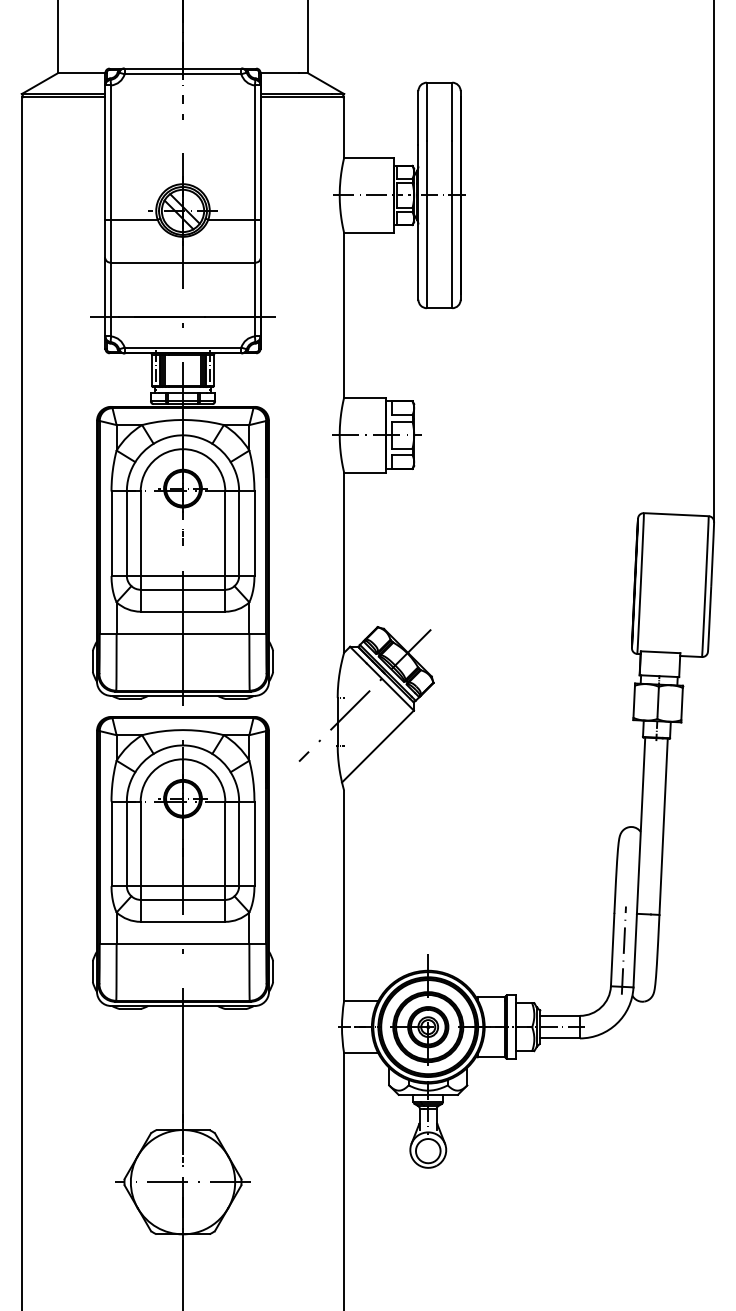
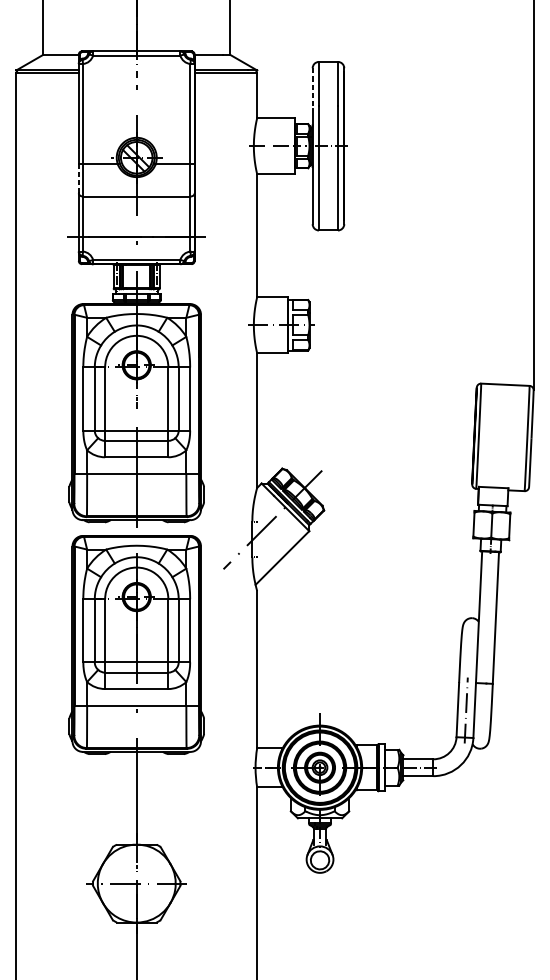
line: (418, 118) -> (312, 88), solid -> dashed
line: (105, 238) -> (78, 178), solid -> dashed

